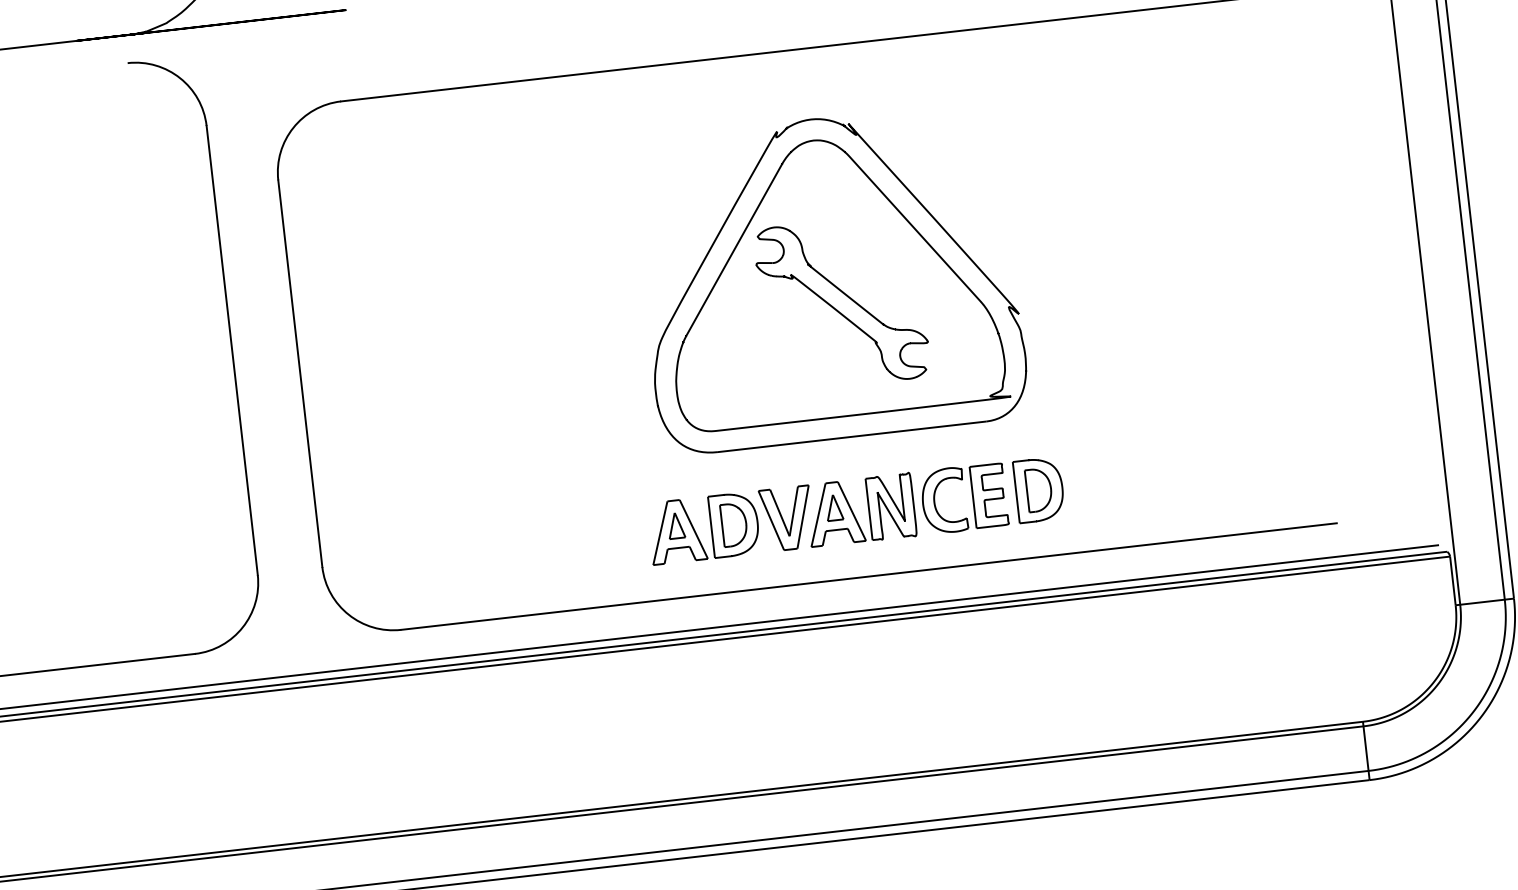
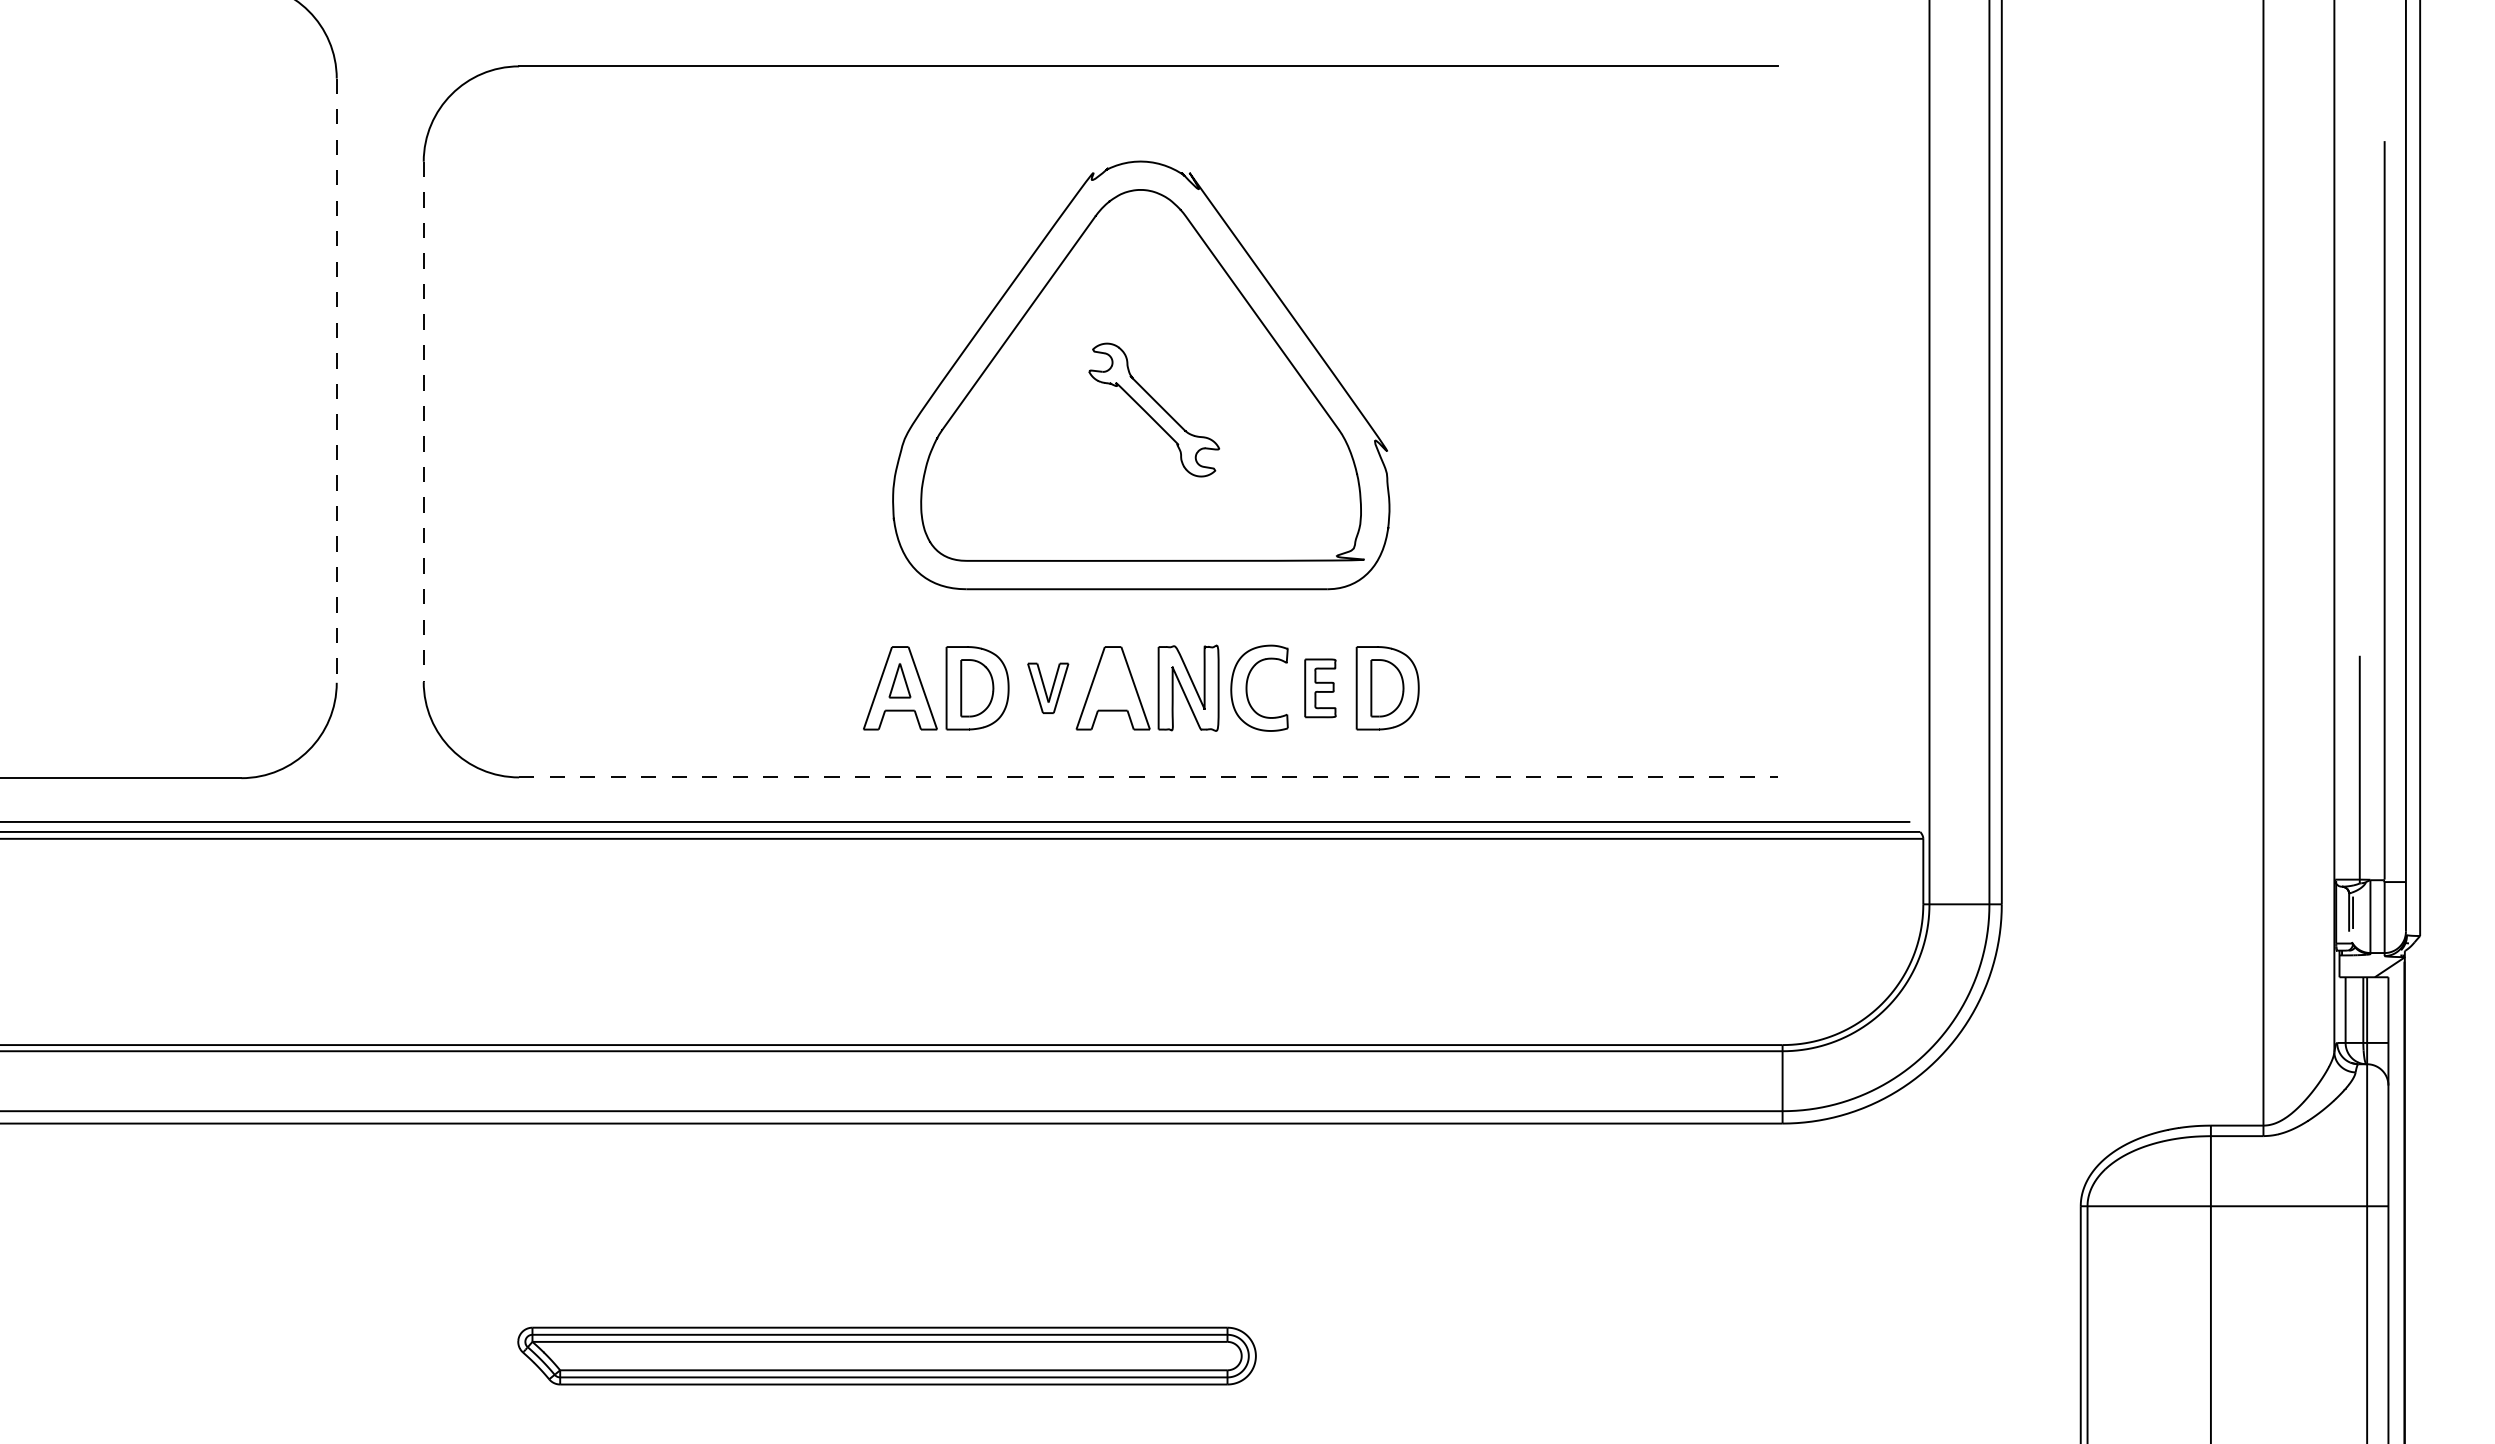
part: (842, 302) -> (1154, 409), size x0.6
line: (232, 351) -> (336, 381), solid -> dashed
line: (300, 374) -> (423, 422), solid -> dashed
part: (989, 495) -> (1320, 688), size x0.7
part: (834, 507) -> (1112, 680), removed
part: (786, 519) -> (1047, 688), size x0.6
line: (869, 576) -> (1148, 777), solid -> dashed

